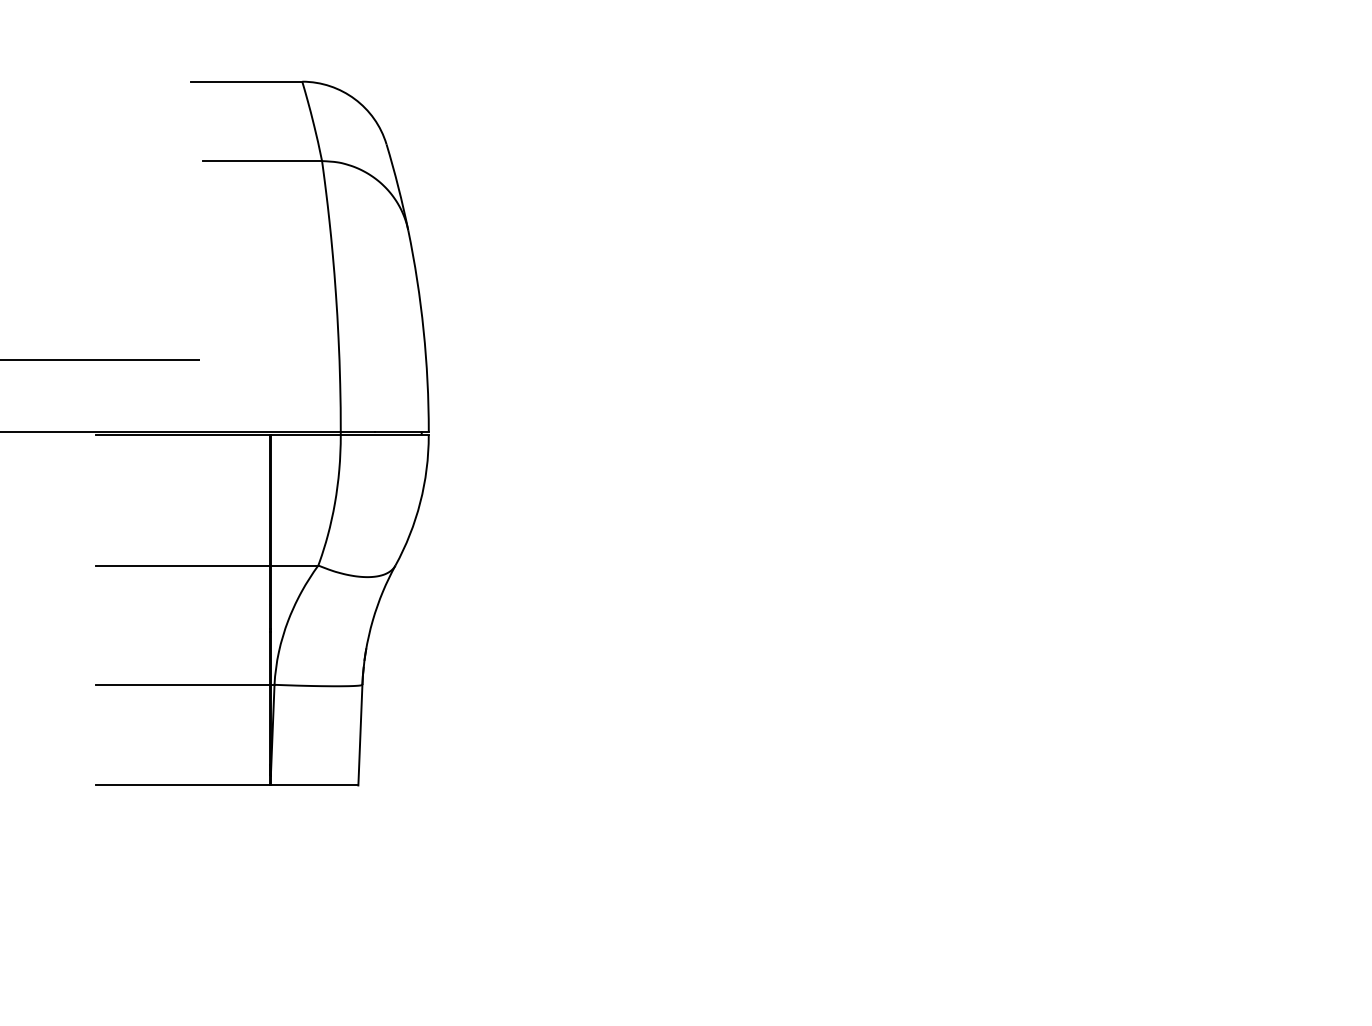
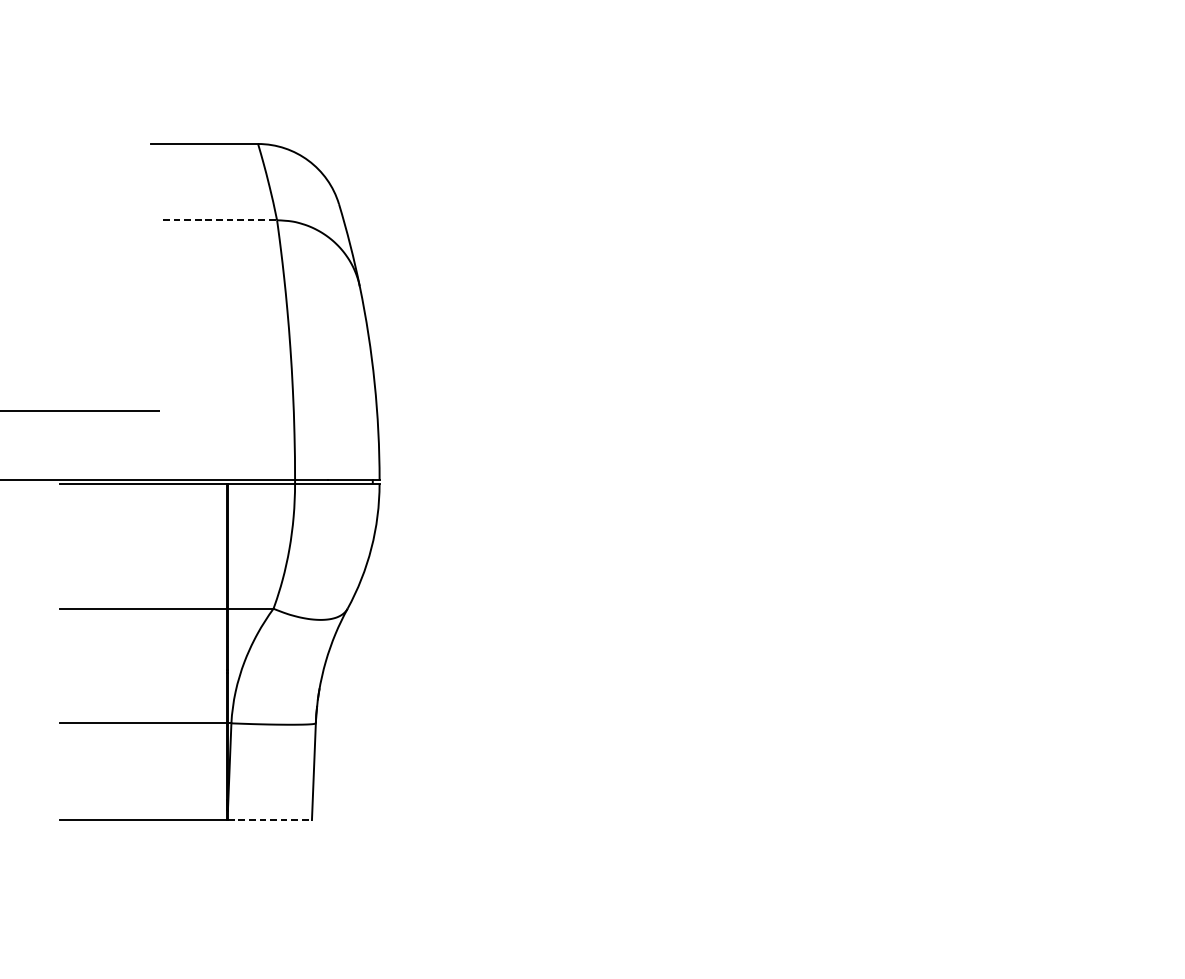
line: (263, 161) -> (220, 220), solid -> dashed
line: (314, 785) -> (269, 820), solid -> dashed

